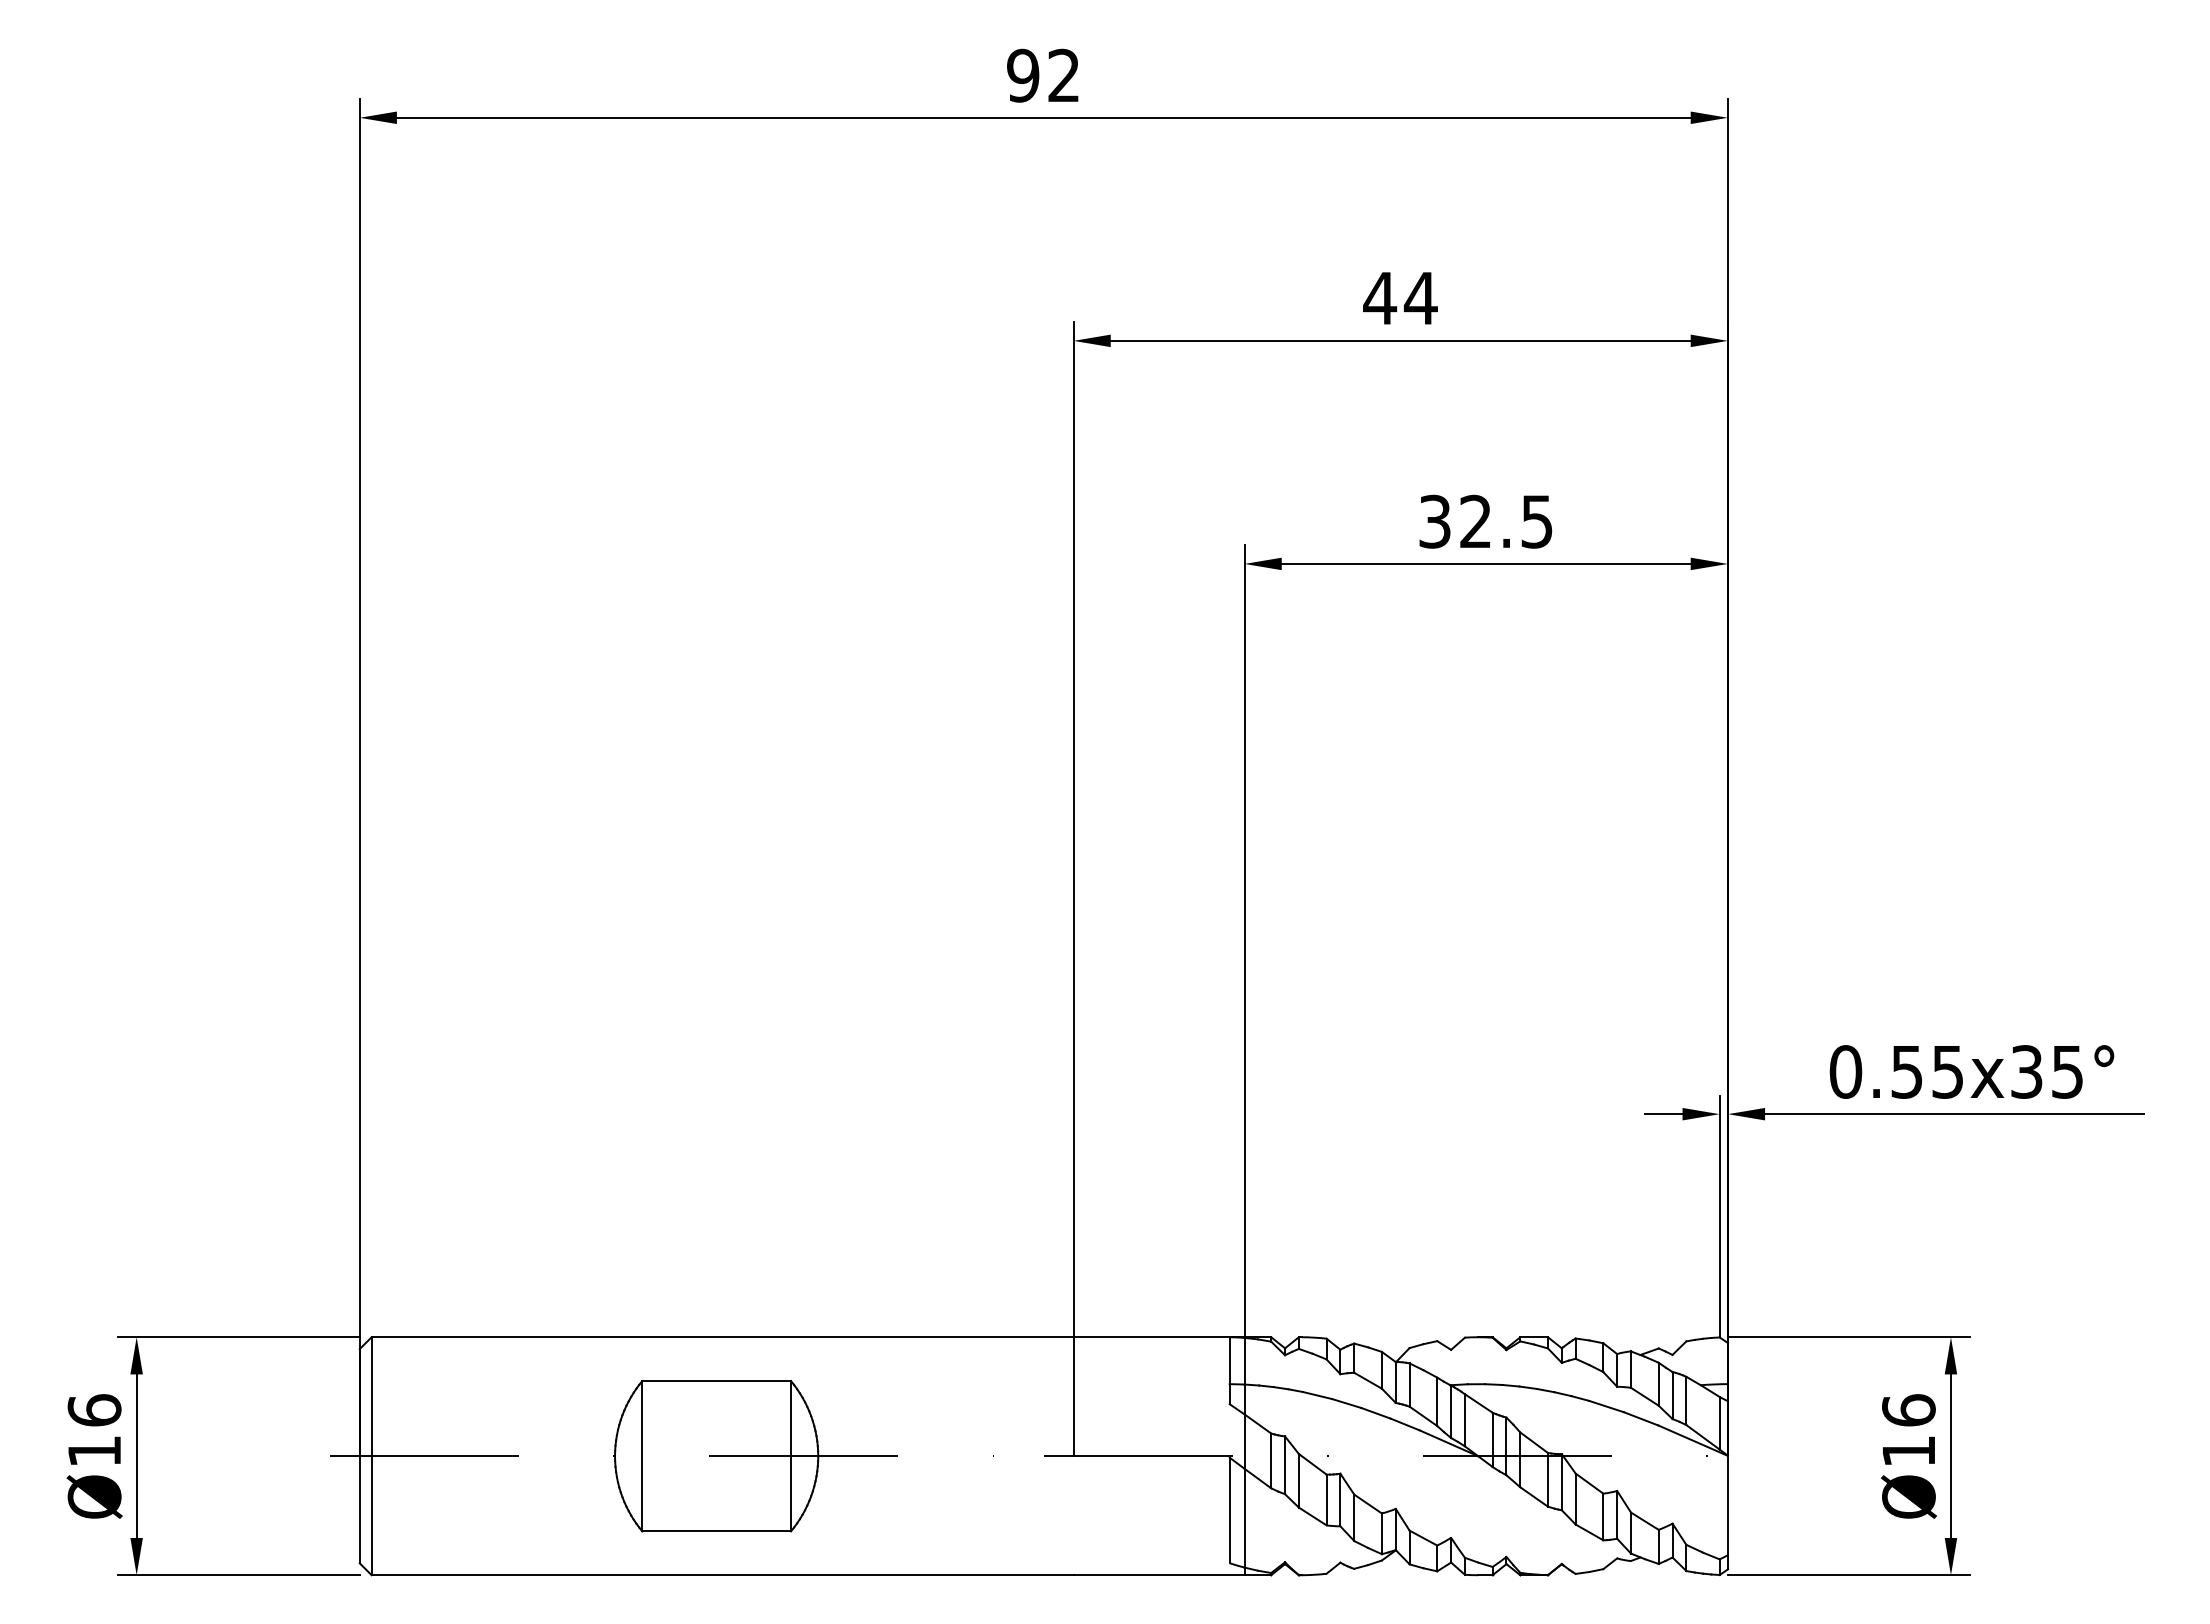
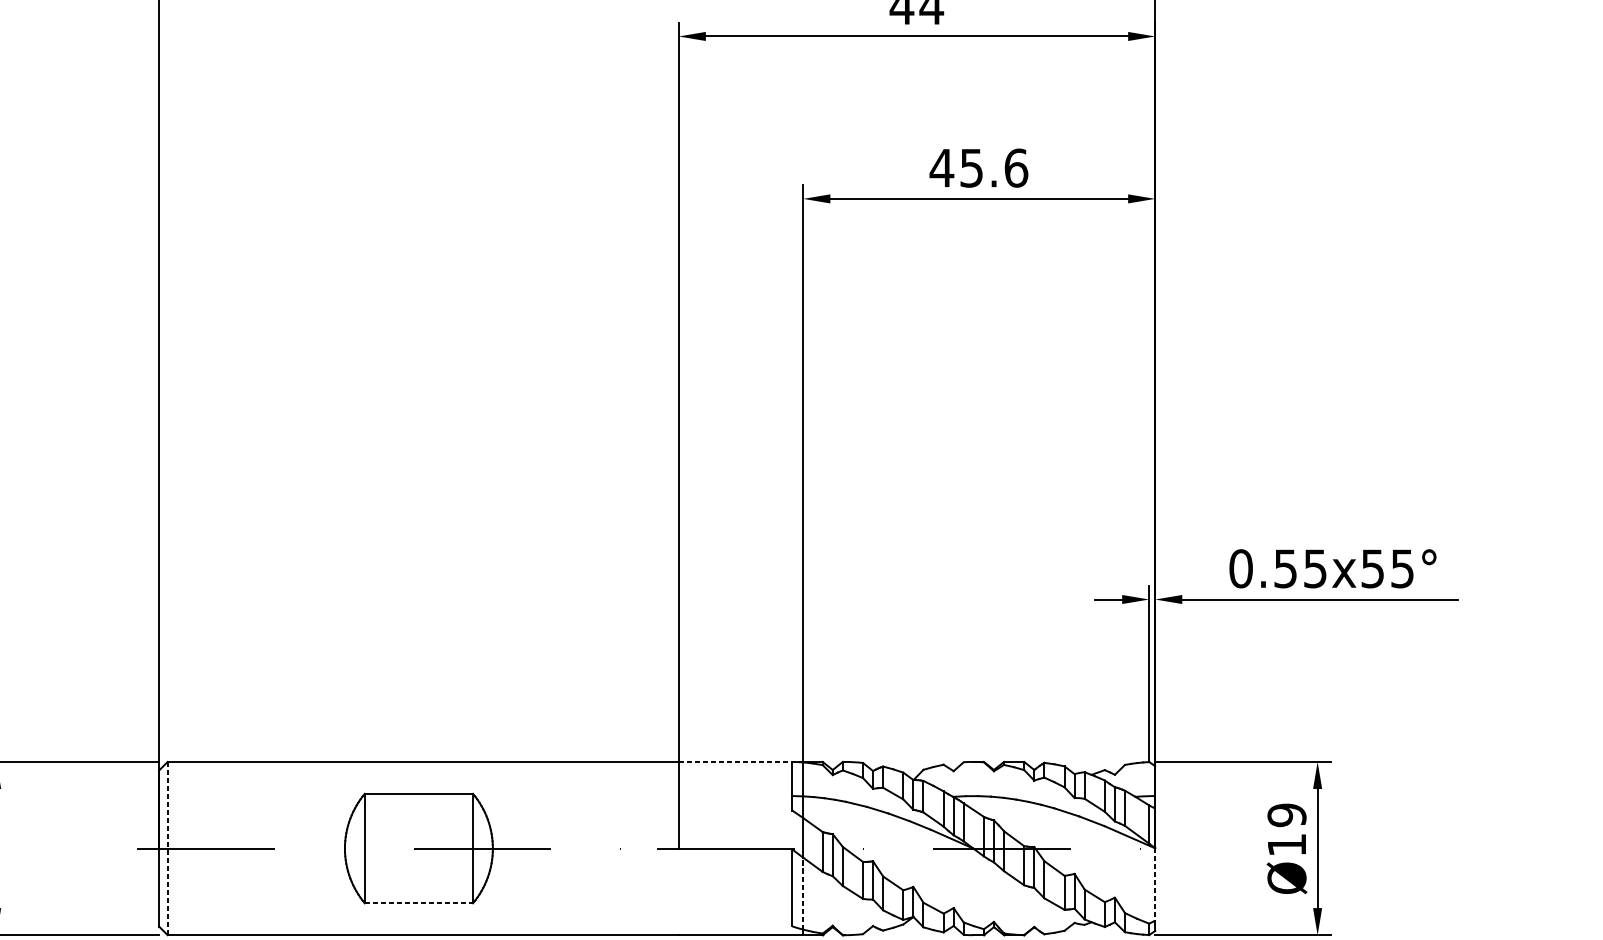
text: (1485, 521) -> (978, 167), 32.5 -> 45.6
text: (2026, 1071) -> (1372, 568), 0.55x35° -> 0.55x55°
line: (1159, 1337) -> (741, 762), solid -> dashed
text: (1908, 1410) -> (1286, 815), Ø16 -> Ø19
line: (371, 1456) -> (167, 848), solid -> dashed
line: (1727, 1505) -> (1154, 884), solid -> dashed
line: (1244, 1517) -> (803, 893), solid -> dashed
line: (717, 1531) -> (419, 903), solid -> dashed

